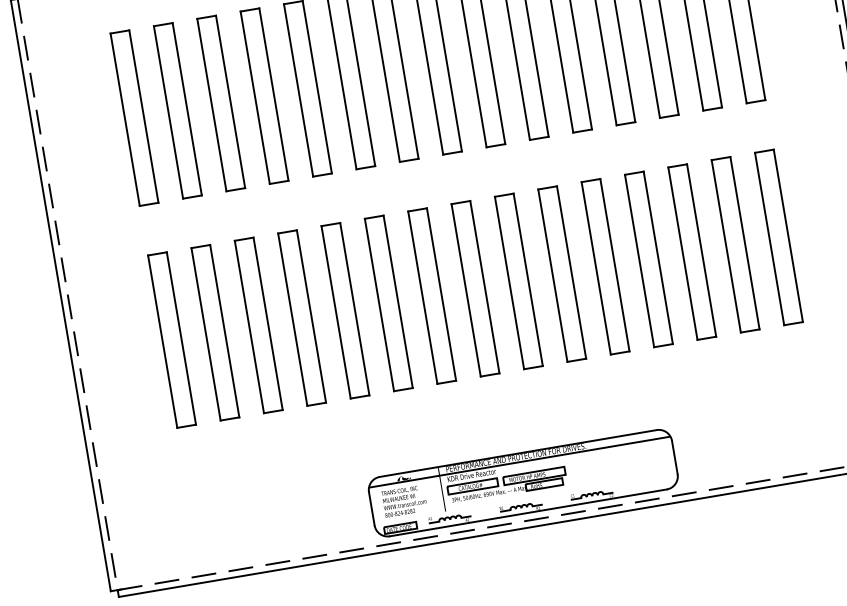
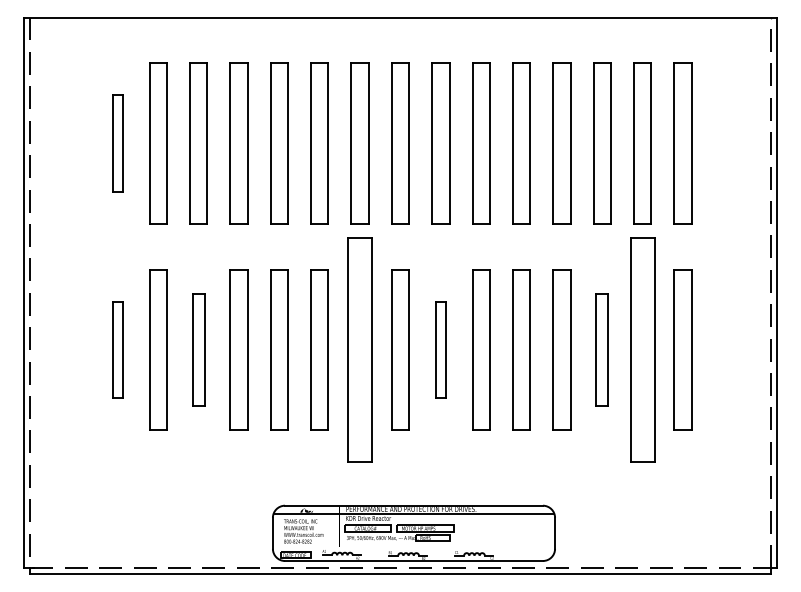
part: (134, 118) -> (117, 143), size x0.6
part: (735, 244) -> (642, 349), size x1.4
part: (692, 251) -> (602, 349), size x0.7
part: (518, 280) -> (440, 349), size x0.6
part: (431, 295) -> (359, 349), size x1.4
part: (258, 324) -> (198, 349), size x0.7
part: (171, 339) -> (117, 349), size x0.6

